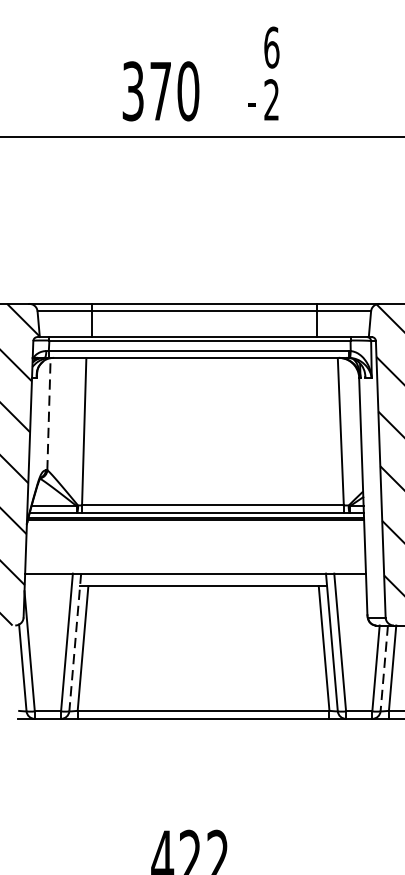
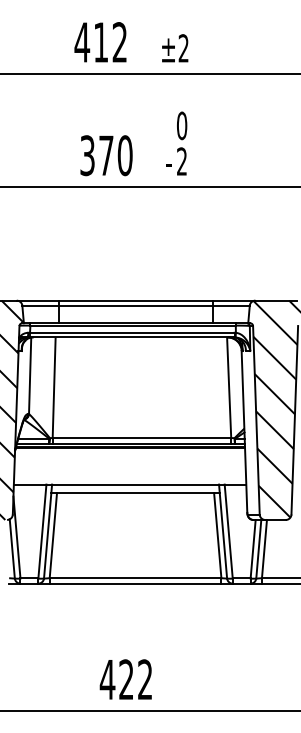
text: (272, 47) -> (182, 125), 6 -> 0
line: (49, 412) -> (30, 374), dashed -> solid
line: (75, 643) -> (48, 532), dashed -> solid
line: (383, 668) -> (258, 549), dashed -> solid

